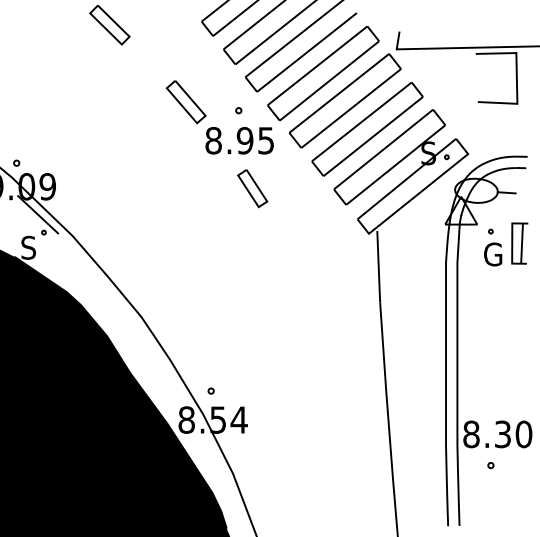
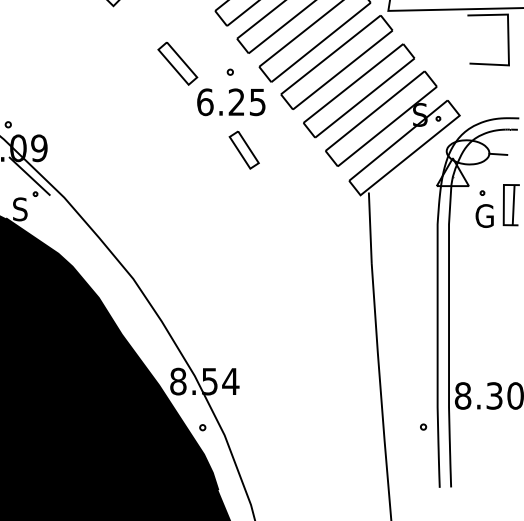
text: (229, 140) -> (221, 102), 8.95 -> 6.25
part: (210, 390) -> (202, 427), moved
part: (490, 465) -> (423, 427), moved

